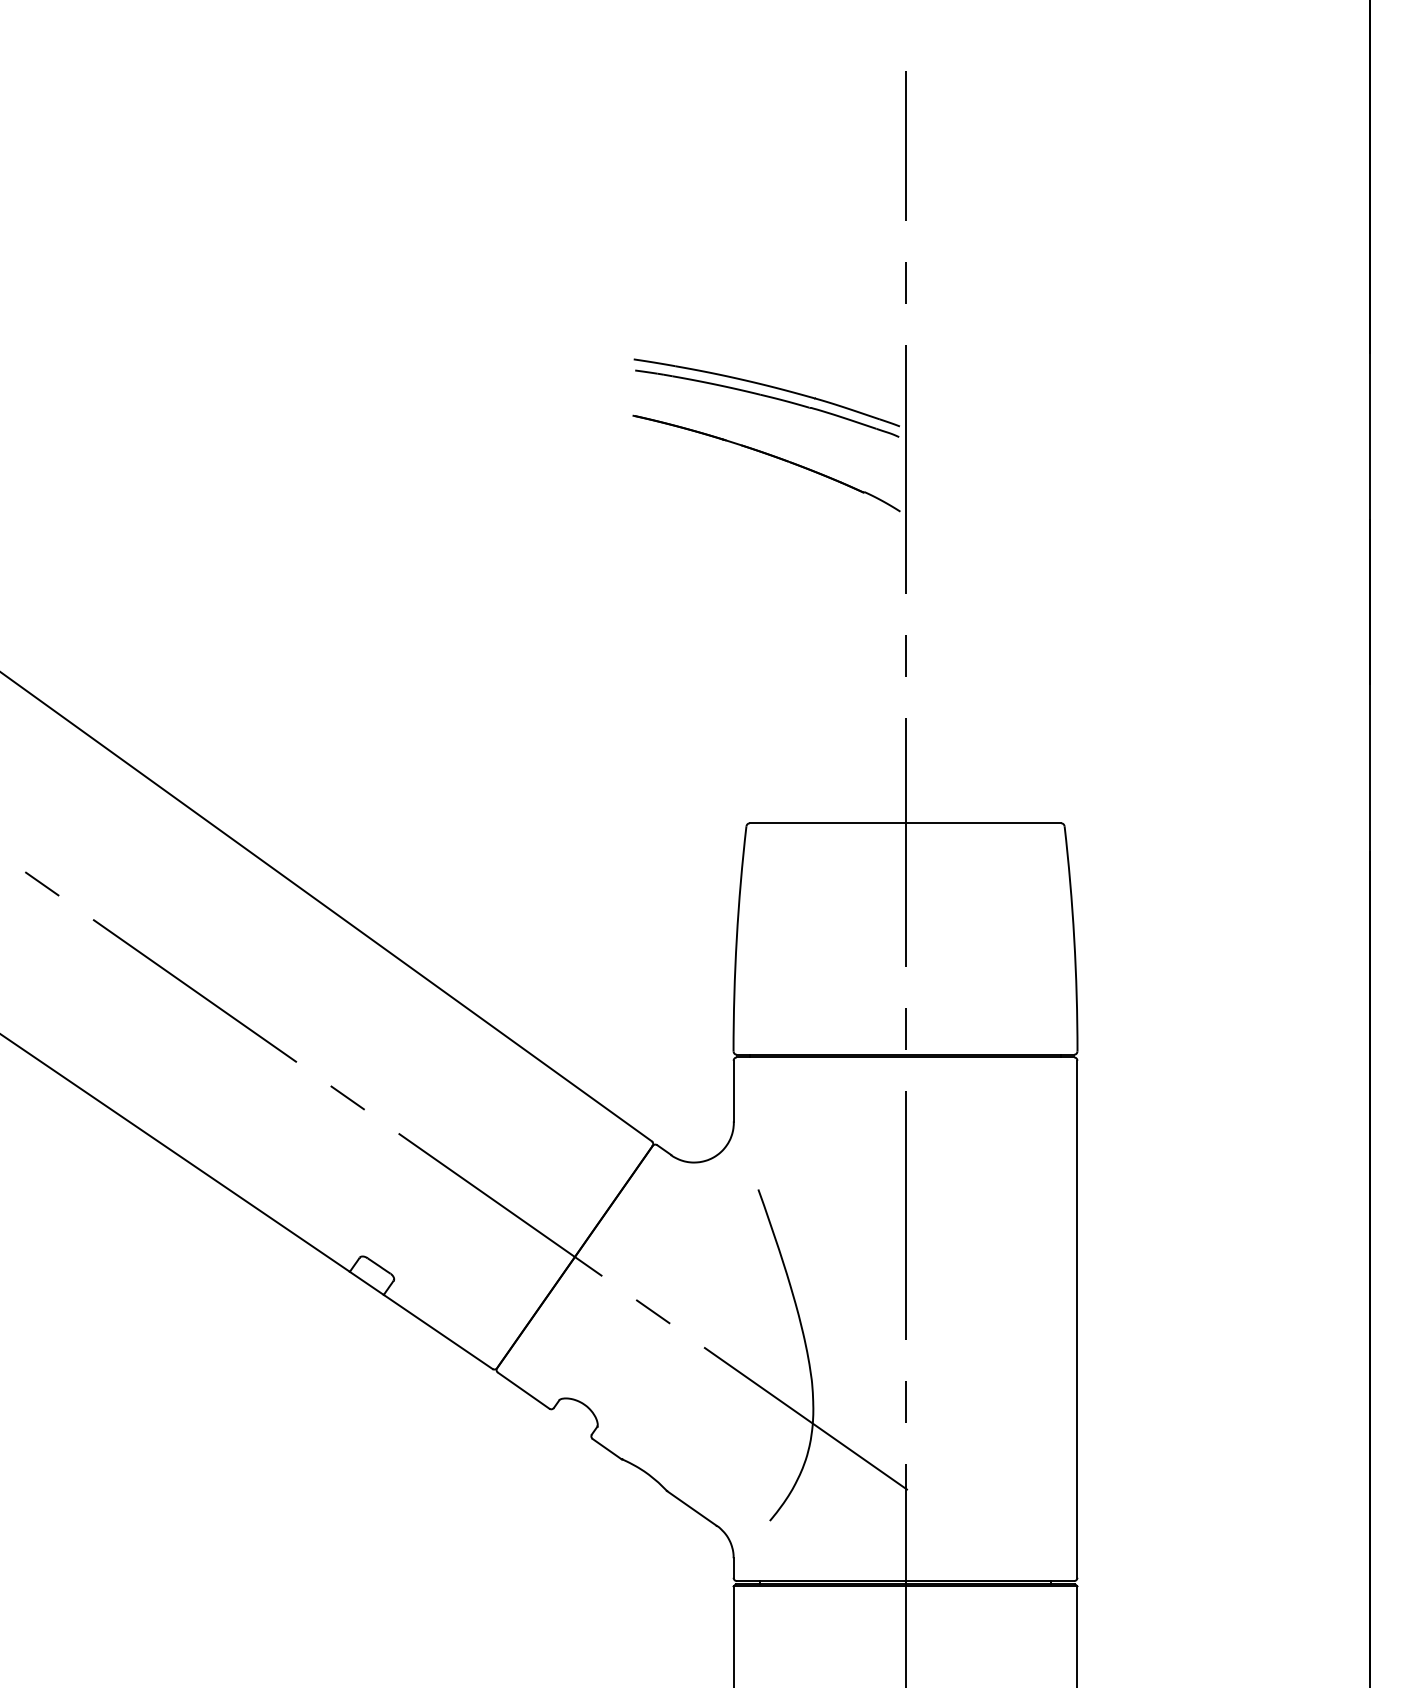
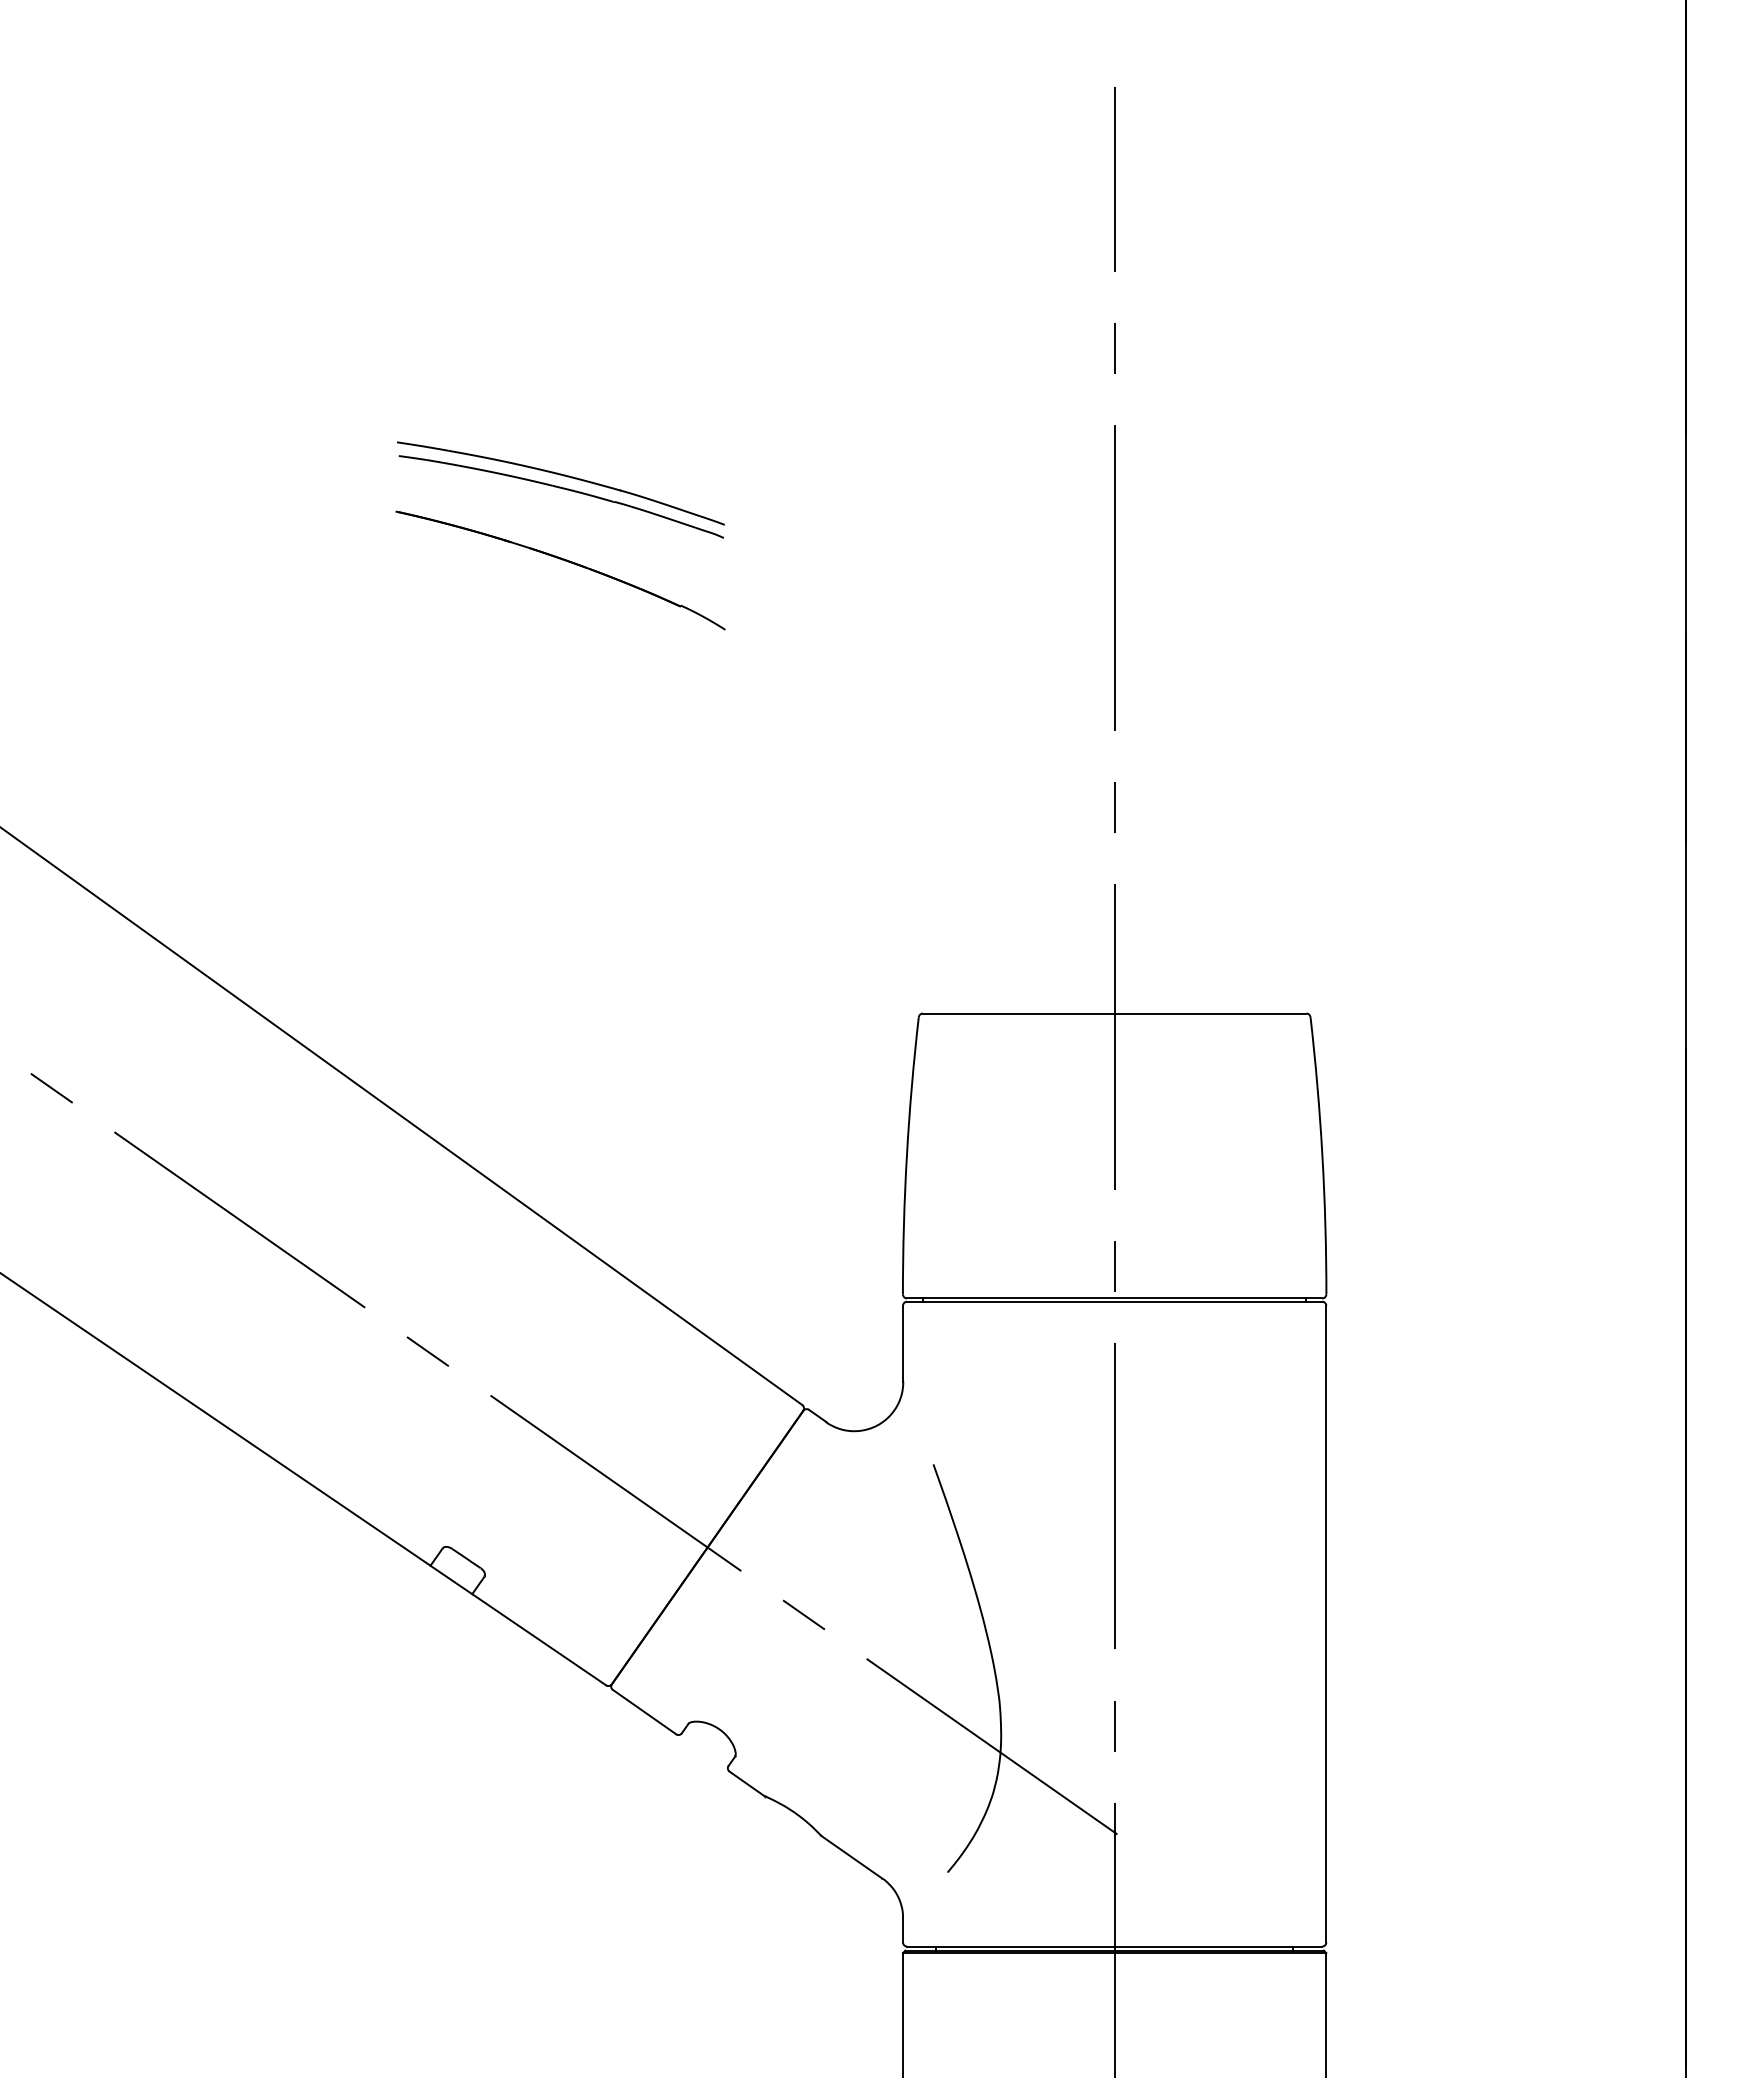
part: (760, 450) -> (552, 554), moved

